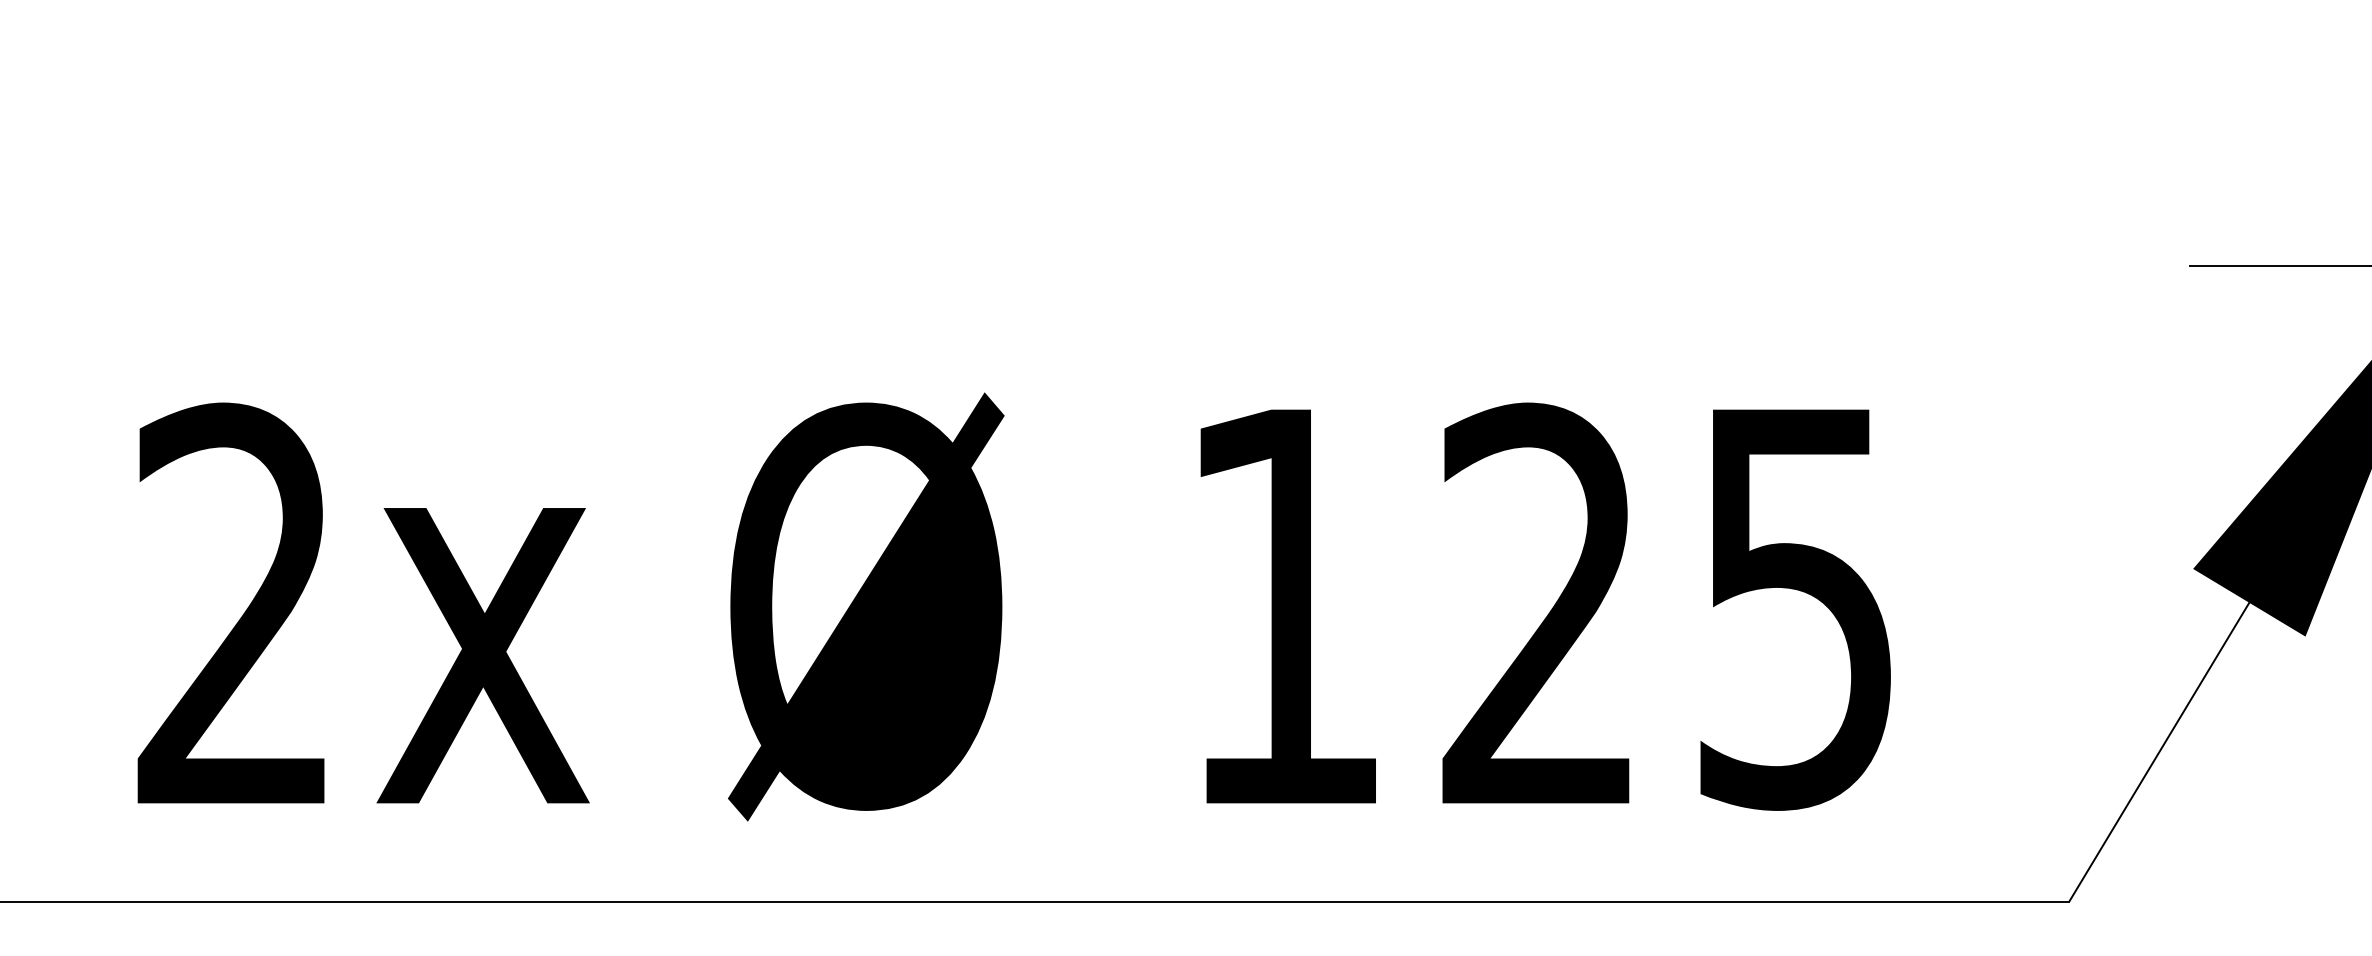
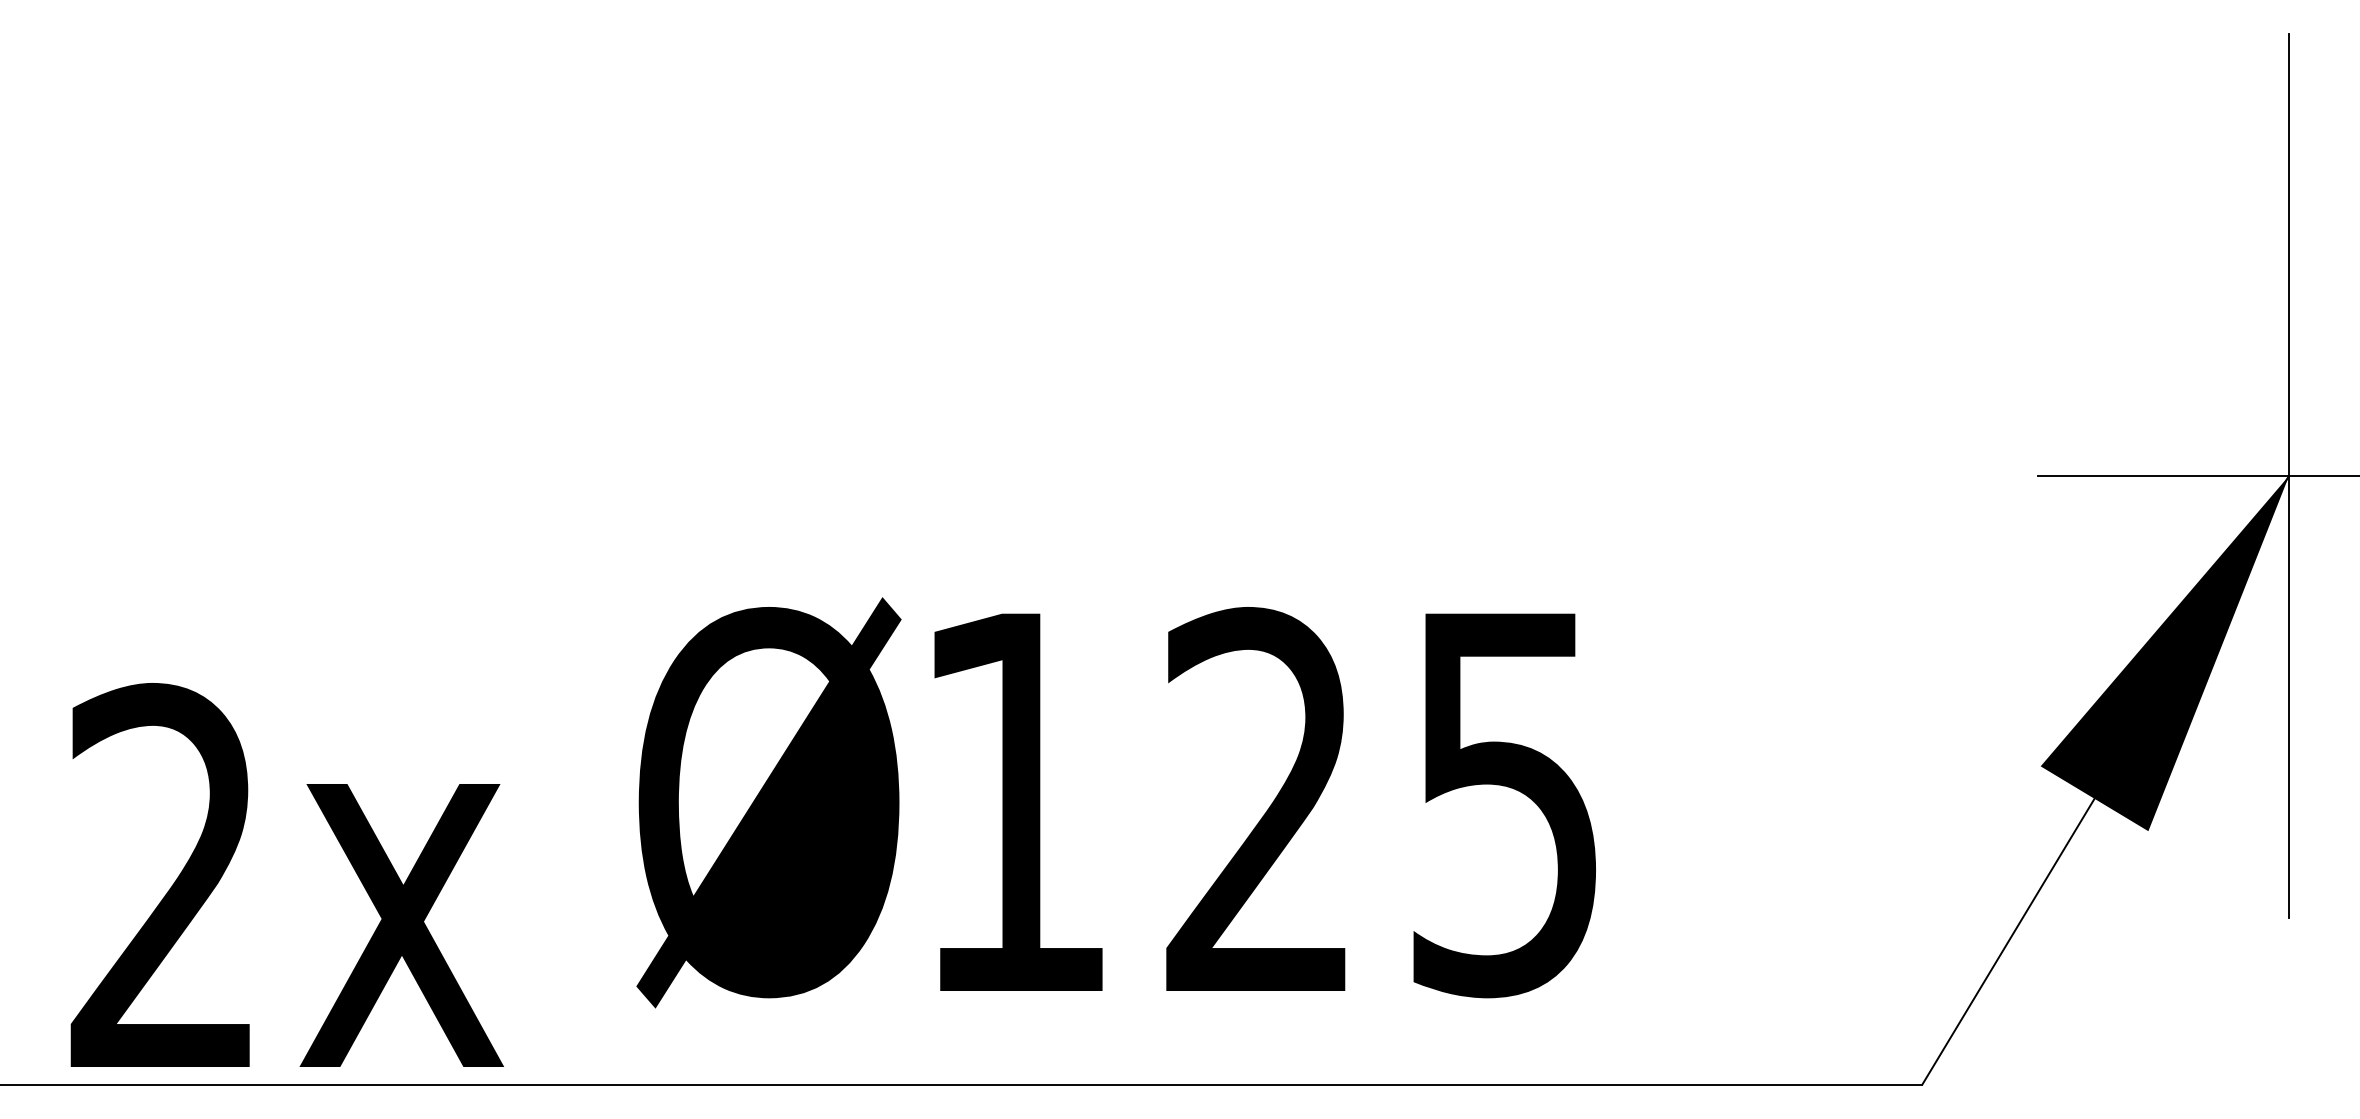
text: (362, 602) -> (286, 874), moved
text: (1544, 606) -> (1264, 802), moved

